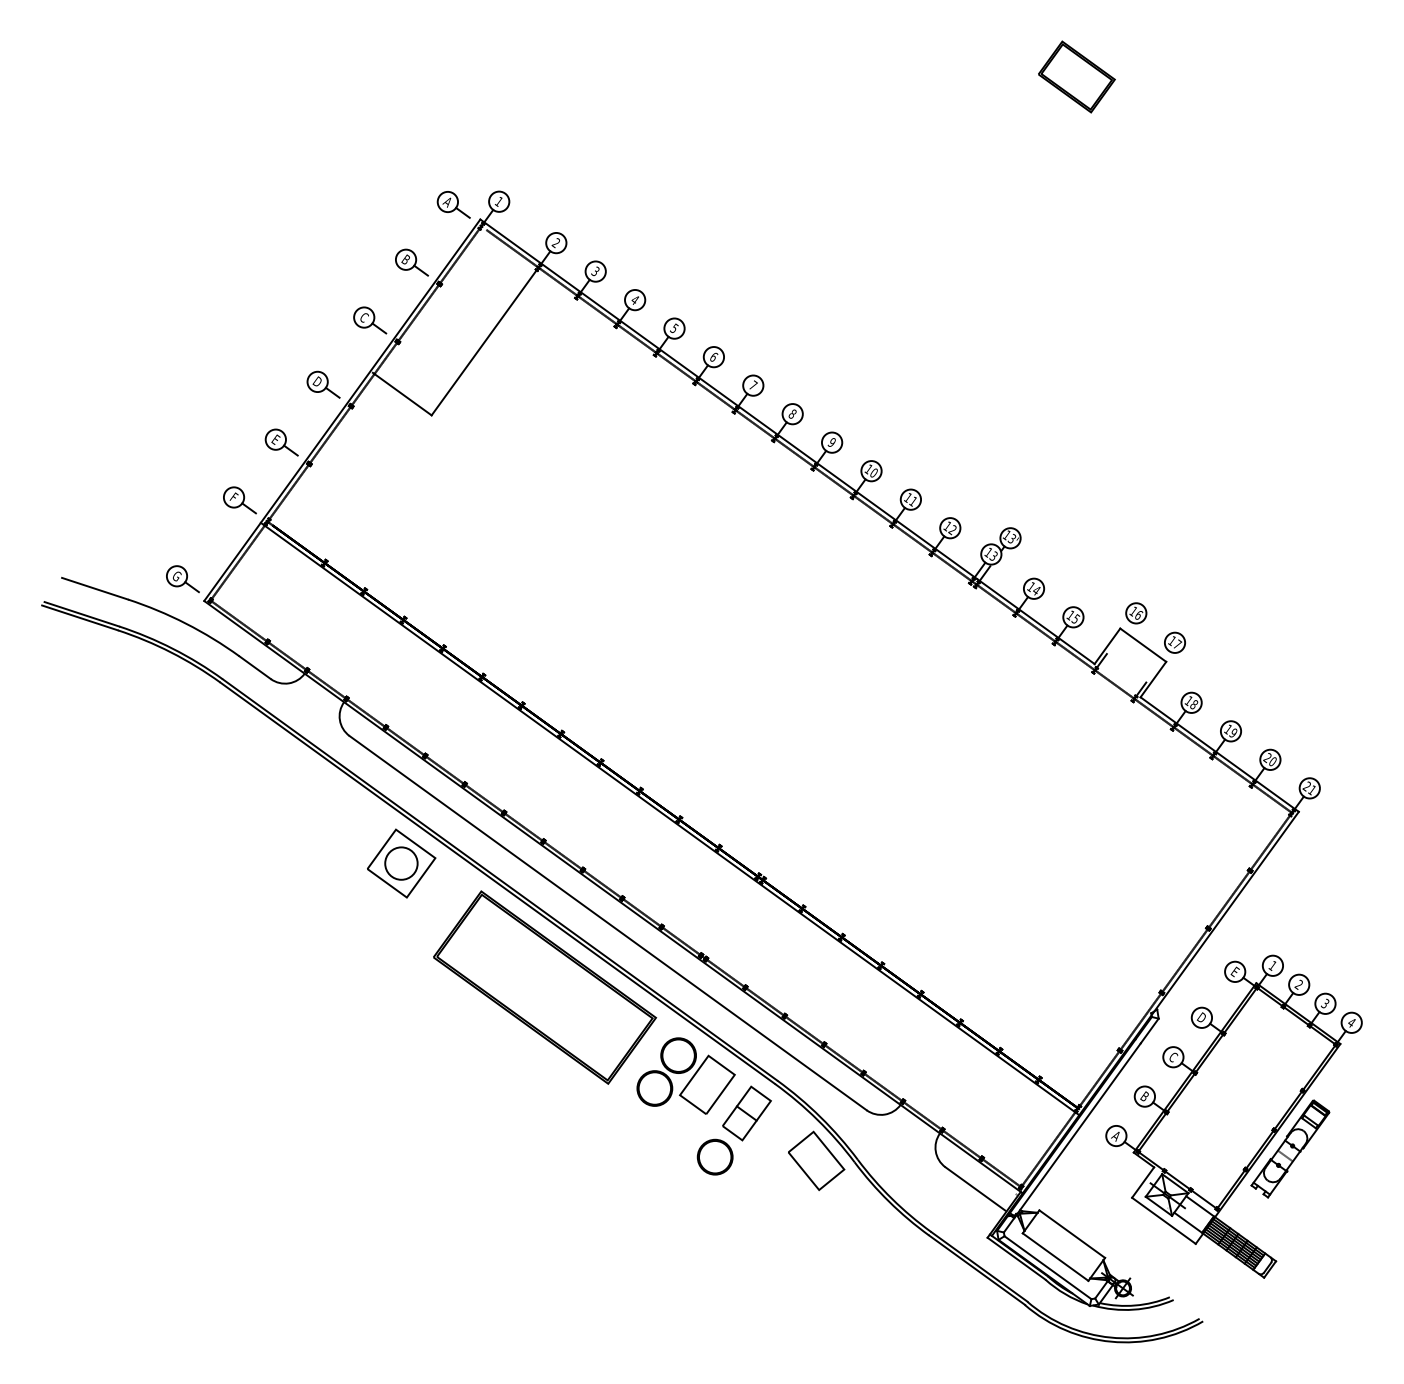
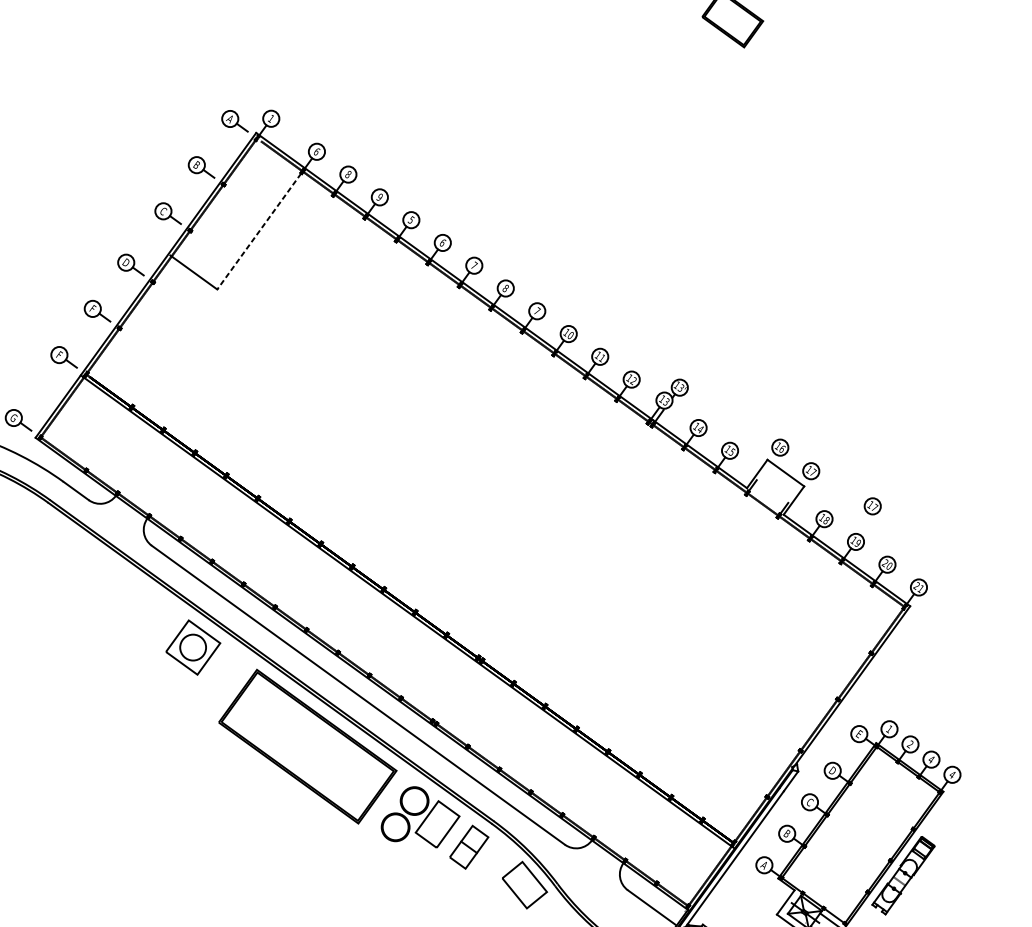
text: (555, 243) -> (316, 152), 2 -> 6
text: (595, 271) -> (348, 174), 3 -> 8
text: (634, 299) -> (379, 196), 4 -> 9
line: (484, 342) -> (259, 231), solid -> dashed
text: (275, 439) -> (92, 308), E -> F
text: (831, 441) -> (536, 310), 9 -> 7
part: (1251, 686) -> (872, 506), added
text: (1324, 1003) -> (930, 759), 3 -> 4
part: (714, 1156) -> (443, 881), removed

